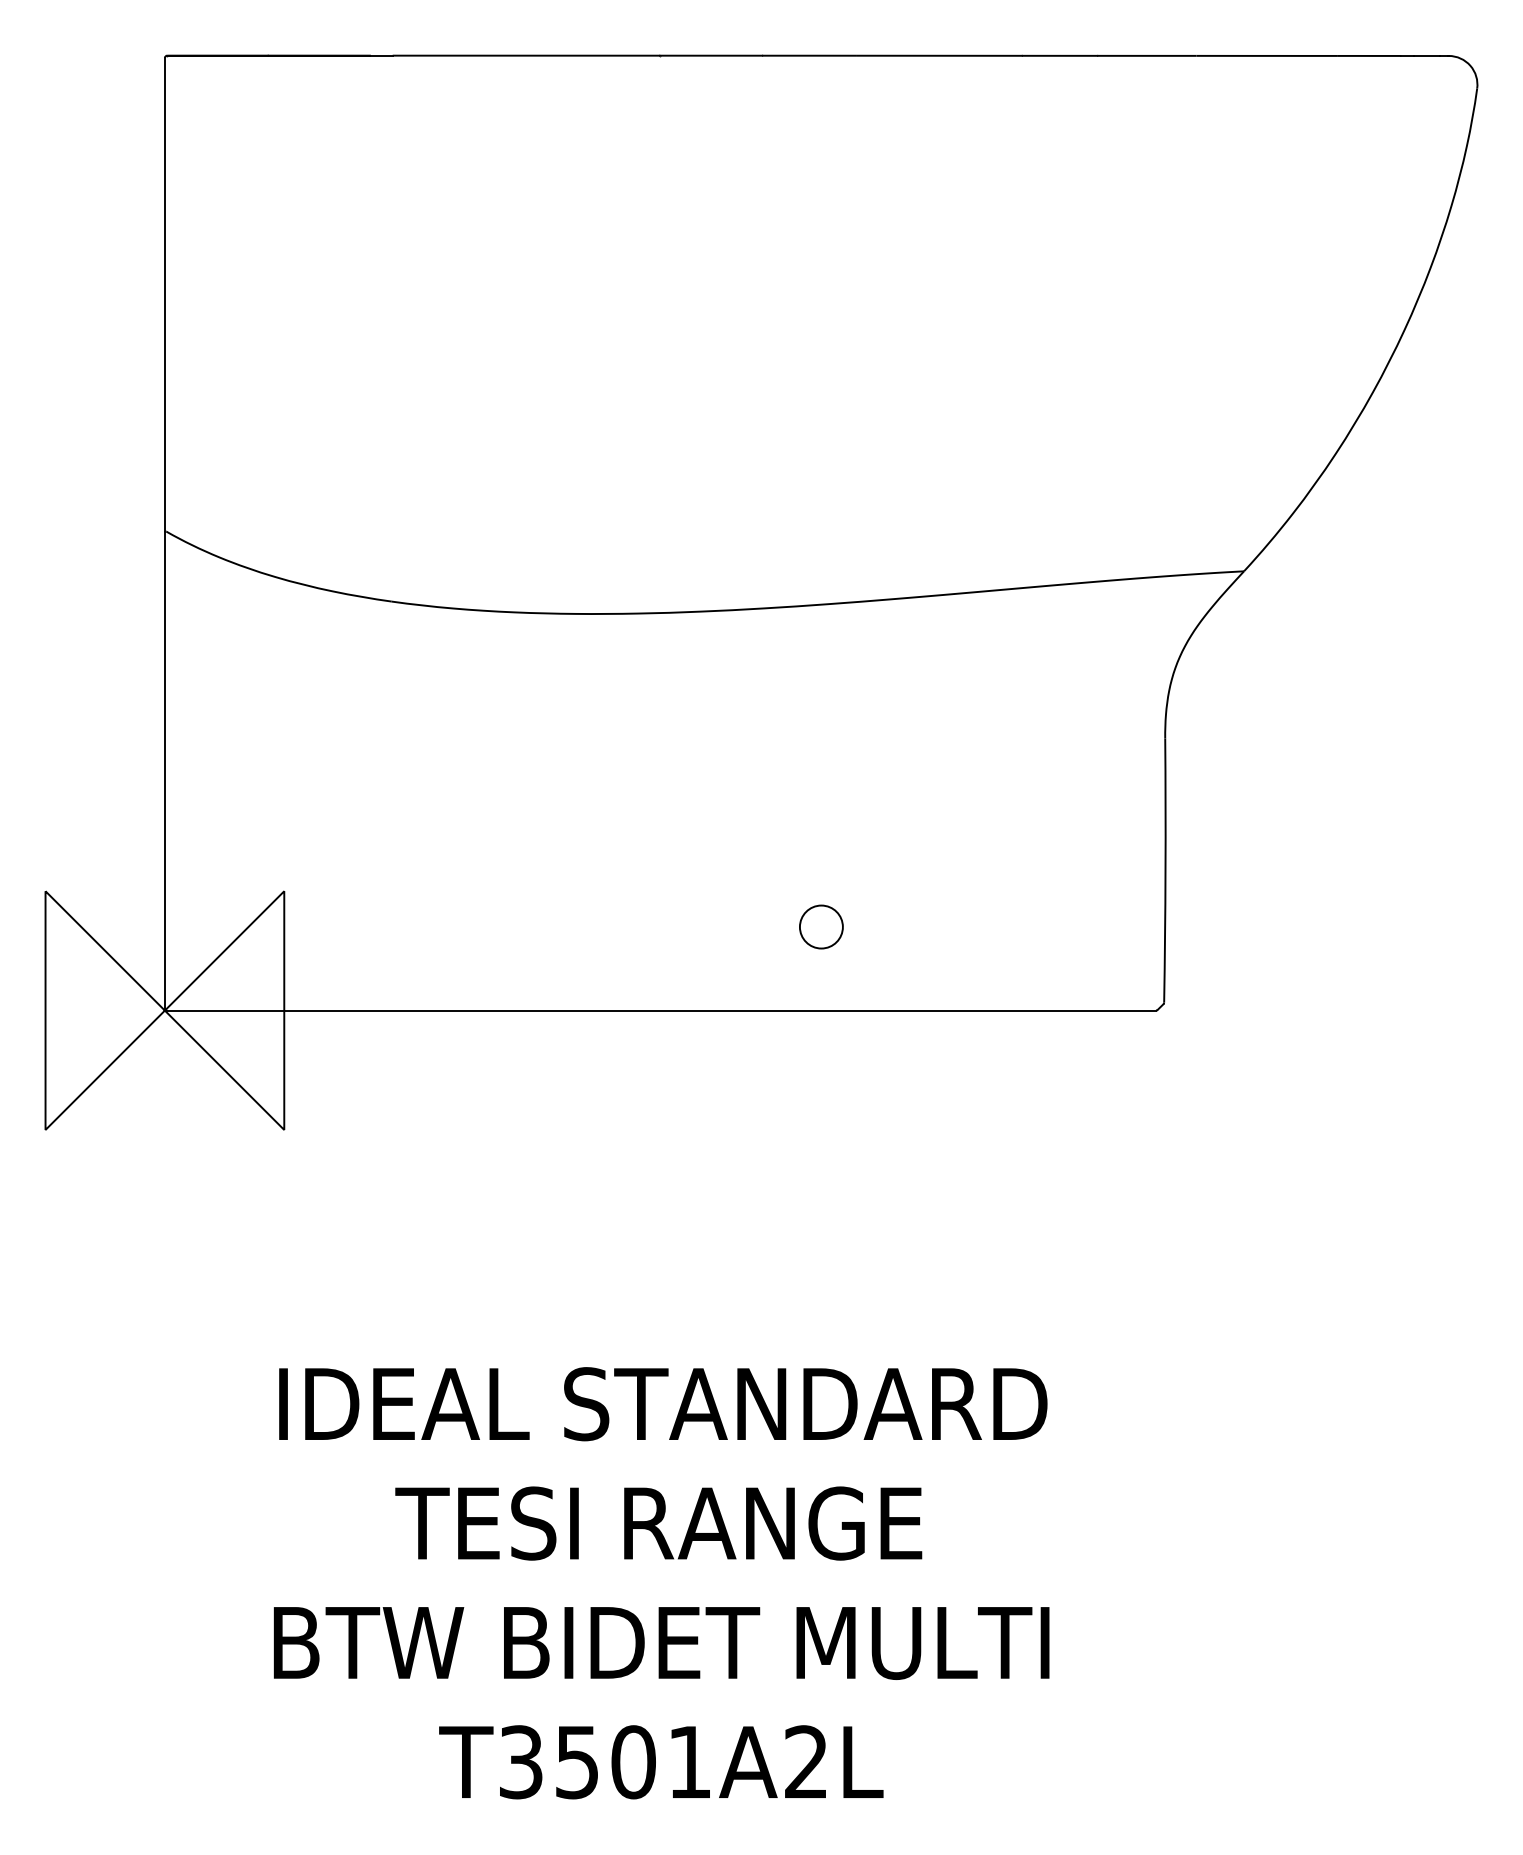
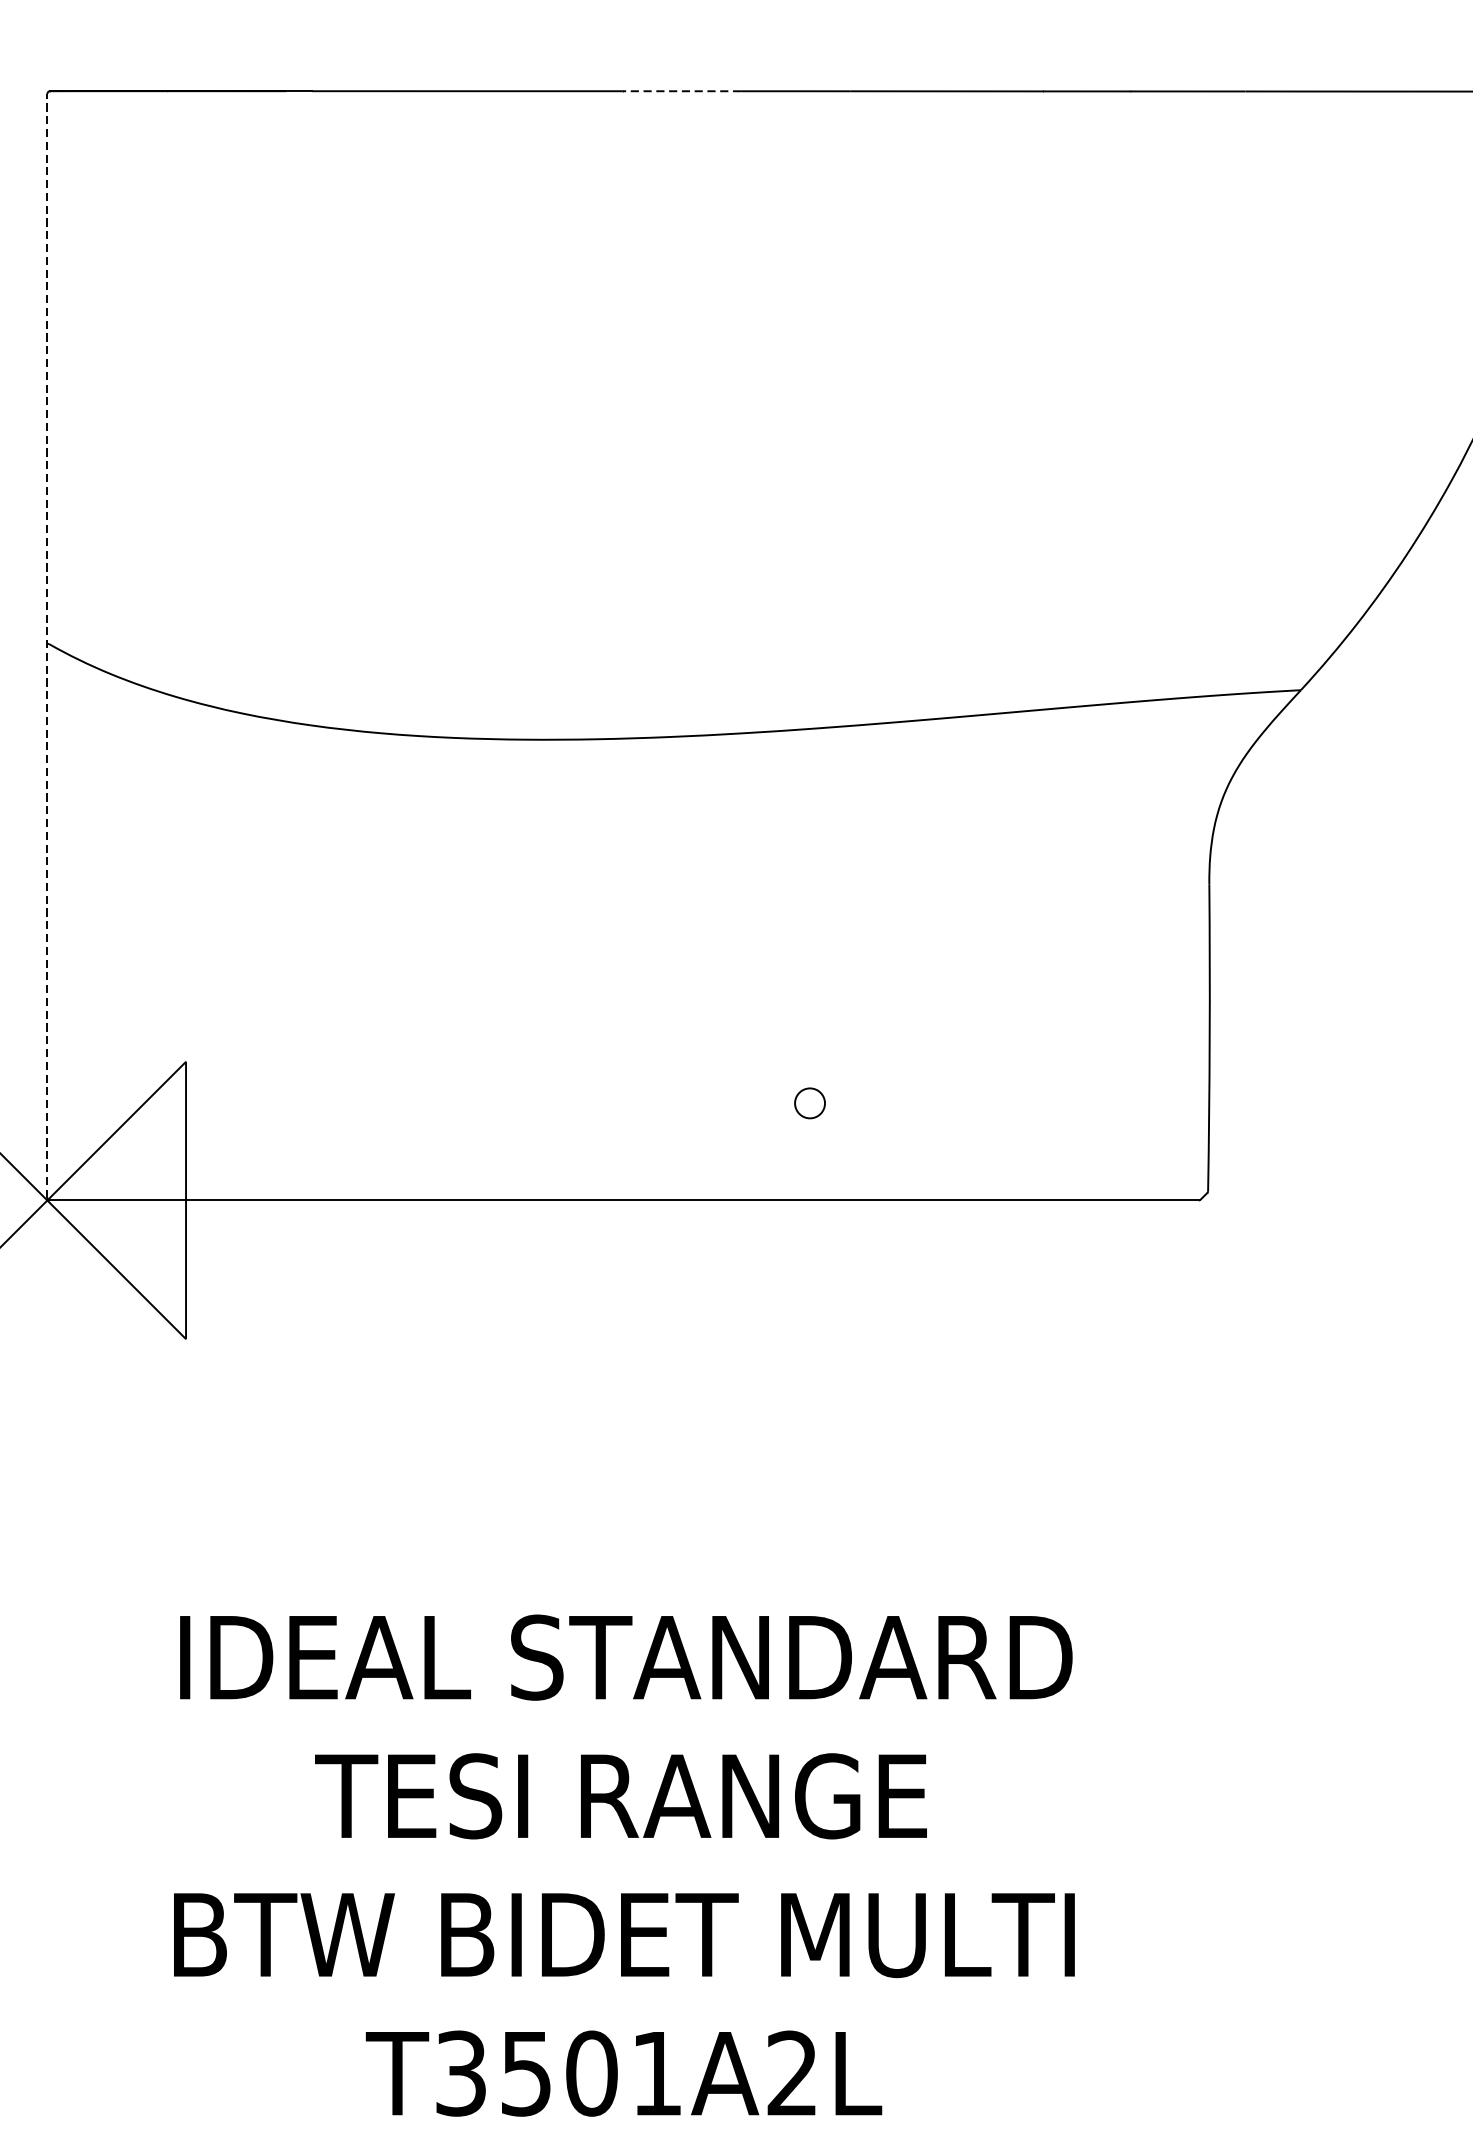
line: (711, 55) -> (682, 91), solid -> dashed
line: (164, 532) -> (46, 645), solid -> dashed
circle: (821, 926) -> (810, 1102), size x0.6

